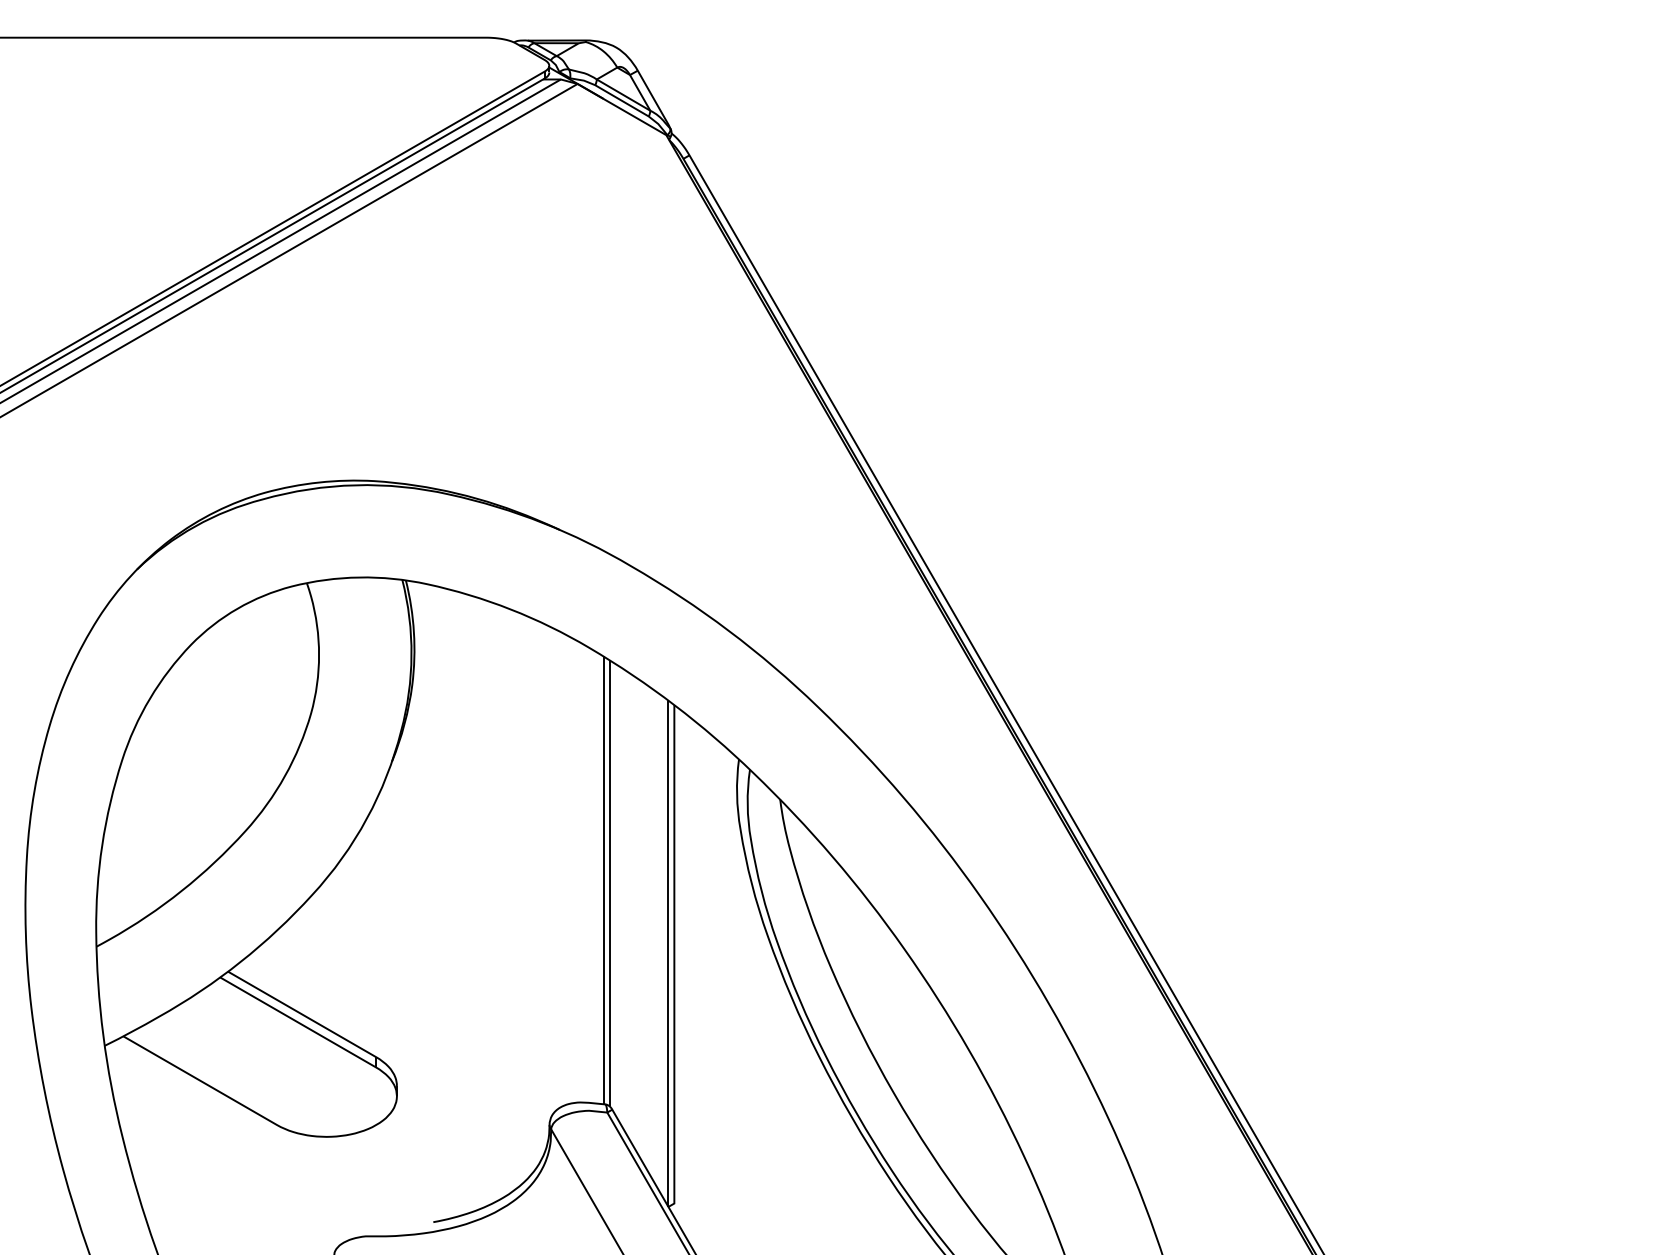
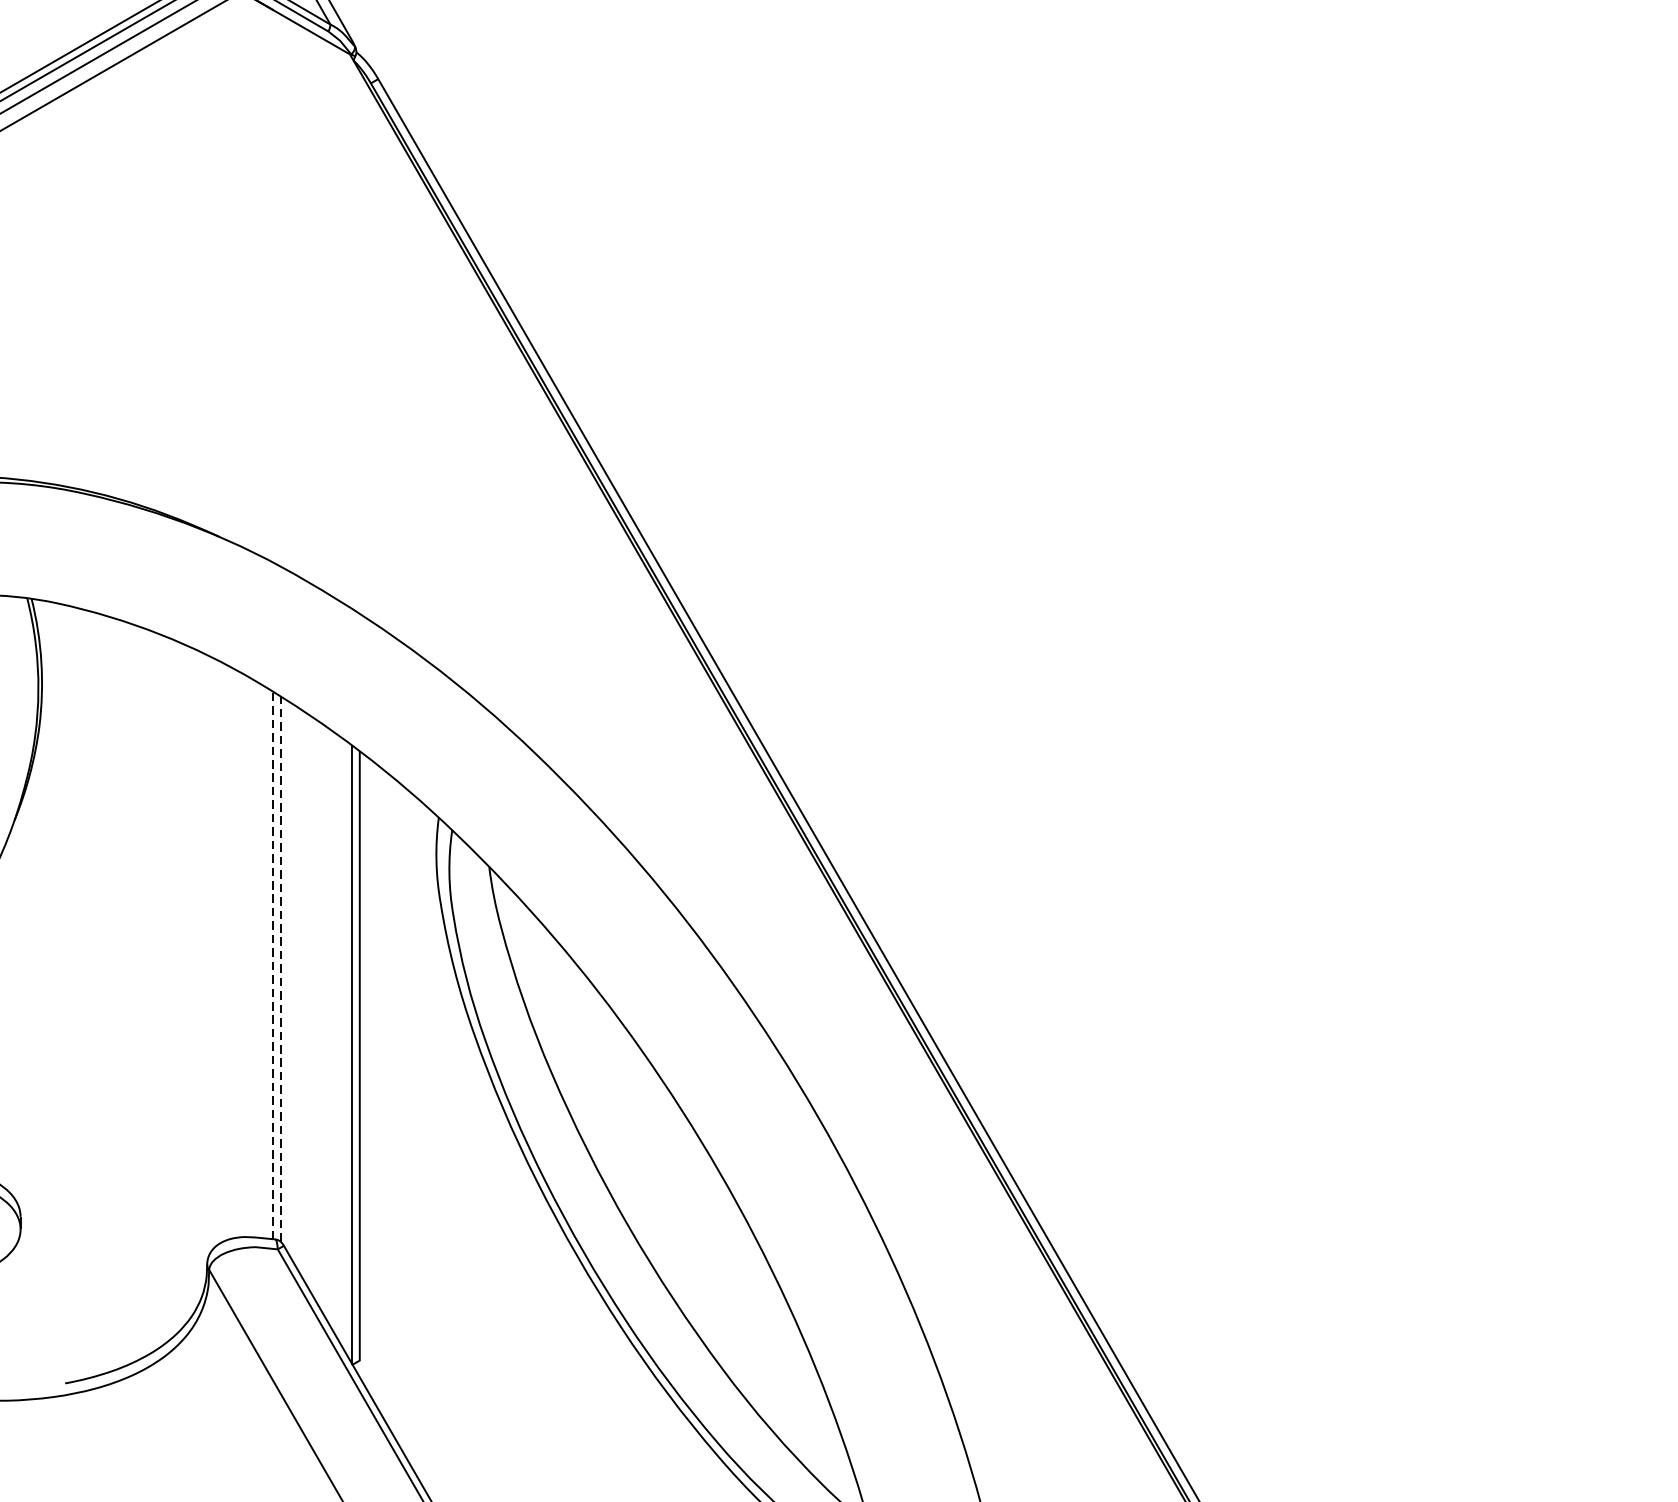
line: (603, 880) -> (273, 965), solid -> dashed
line: (609, 882) -> (280, 968), solid -> dashed

